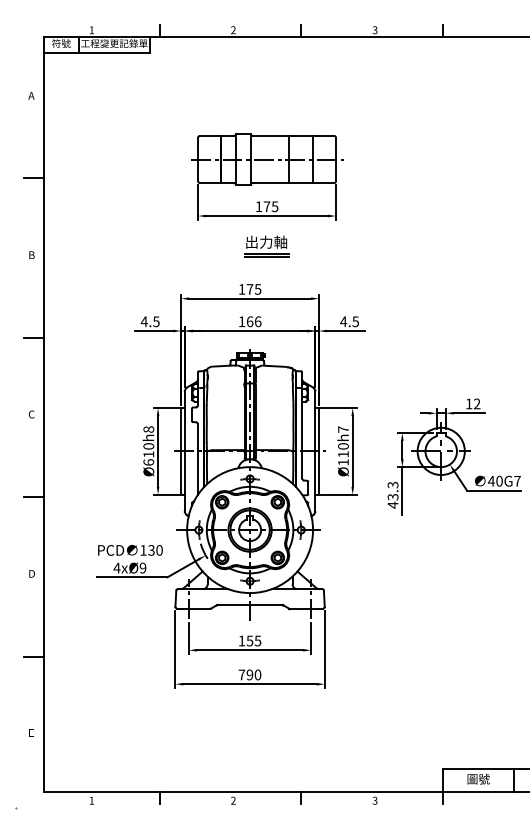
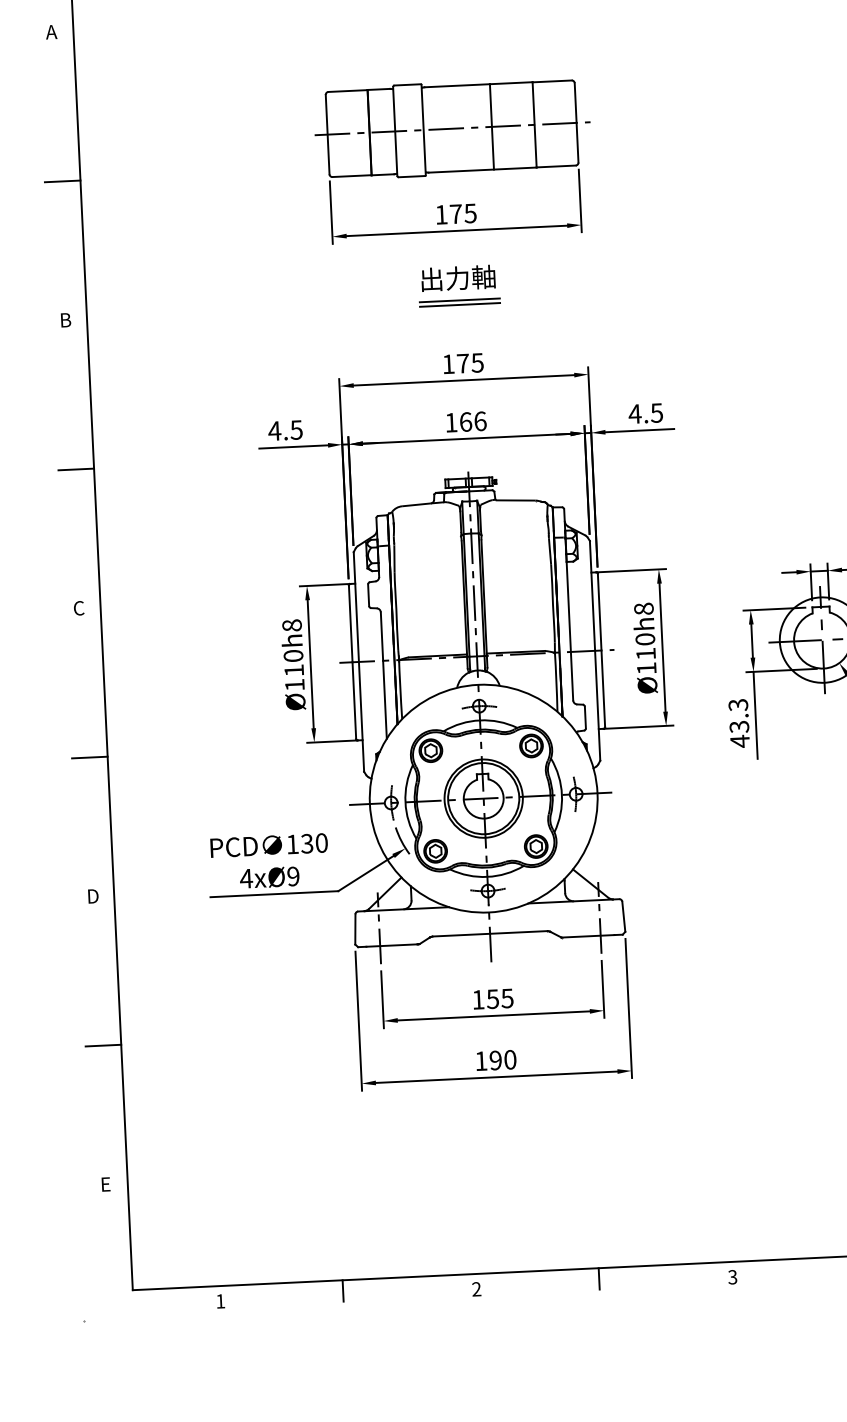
part: (267, 195) -> (455, 193), moved
text: (343, 429) -> (643, 608), Ø110h7 -> Ø110h8
text: (148, 462) -> (294, 685), Ø610h8 -> Ø110h8
text: (241, 674) -> (480, 1060), 790 -> 190

